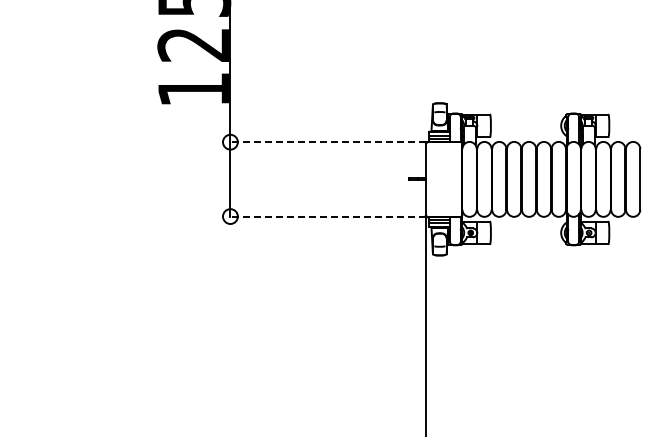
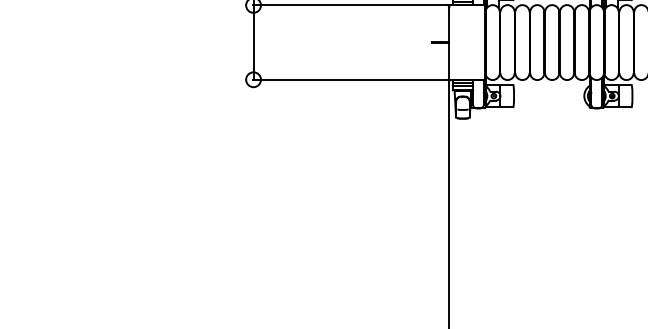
line: (327, 142) -> (350, 5), dashed -> solid
line: (327, 216) -> (350, 79), dashed -> solid

